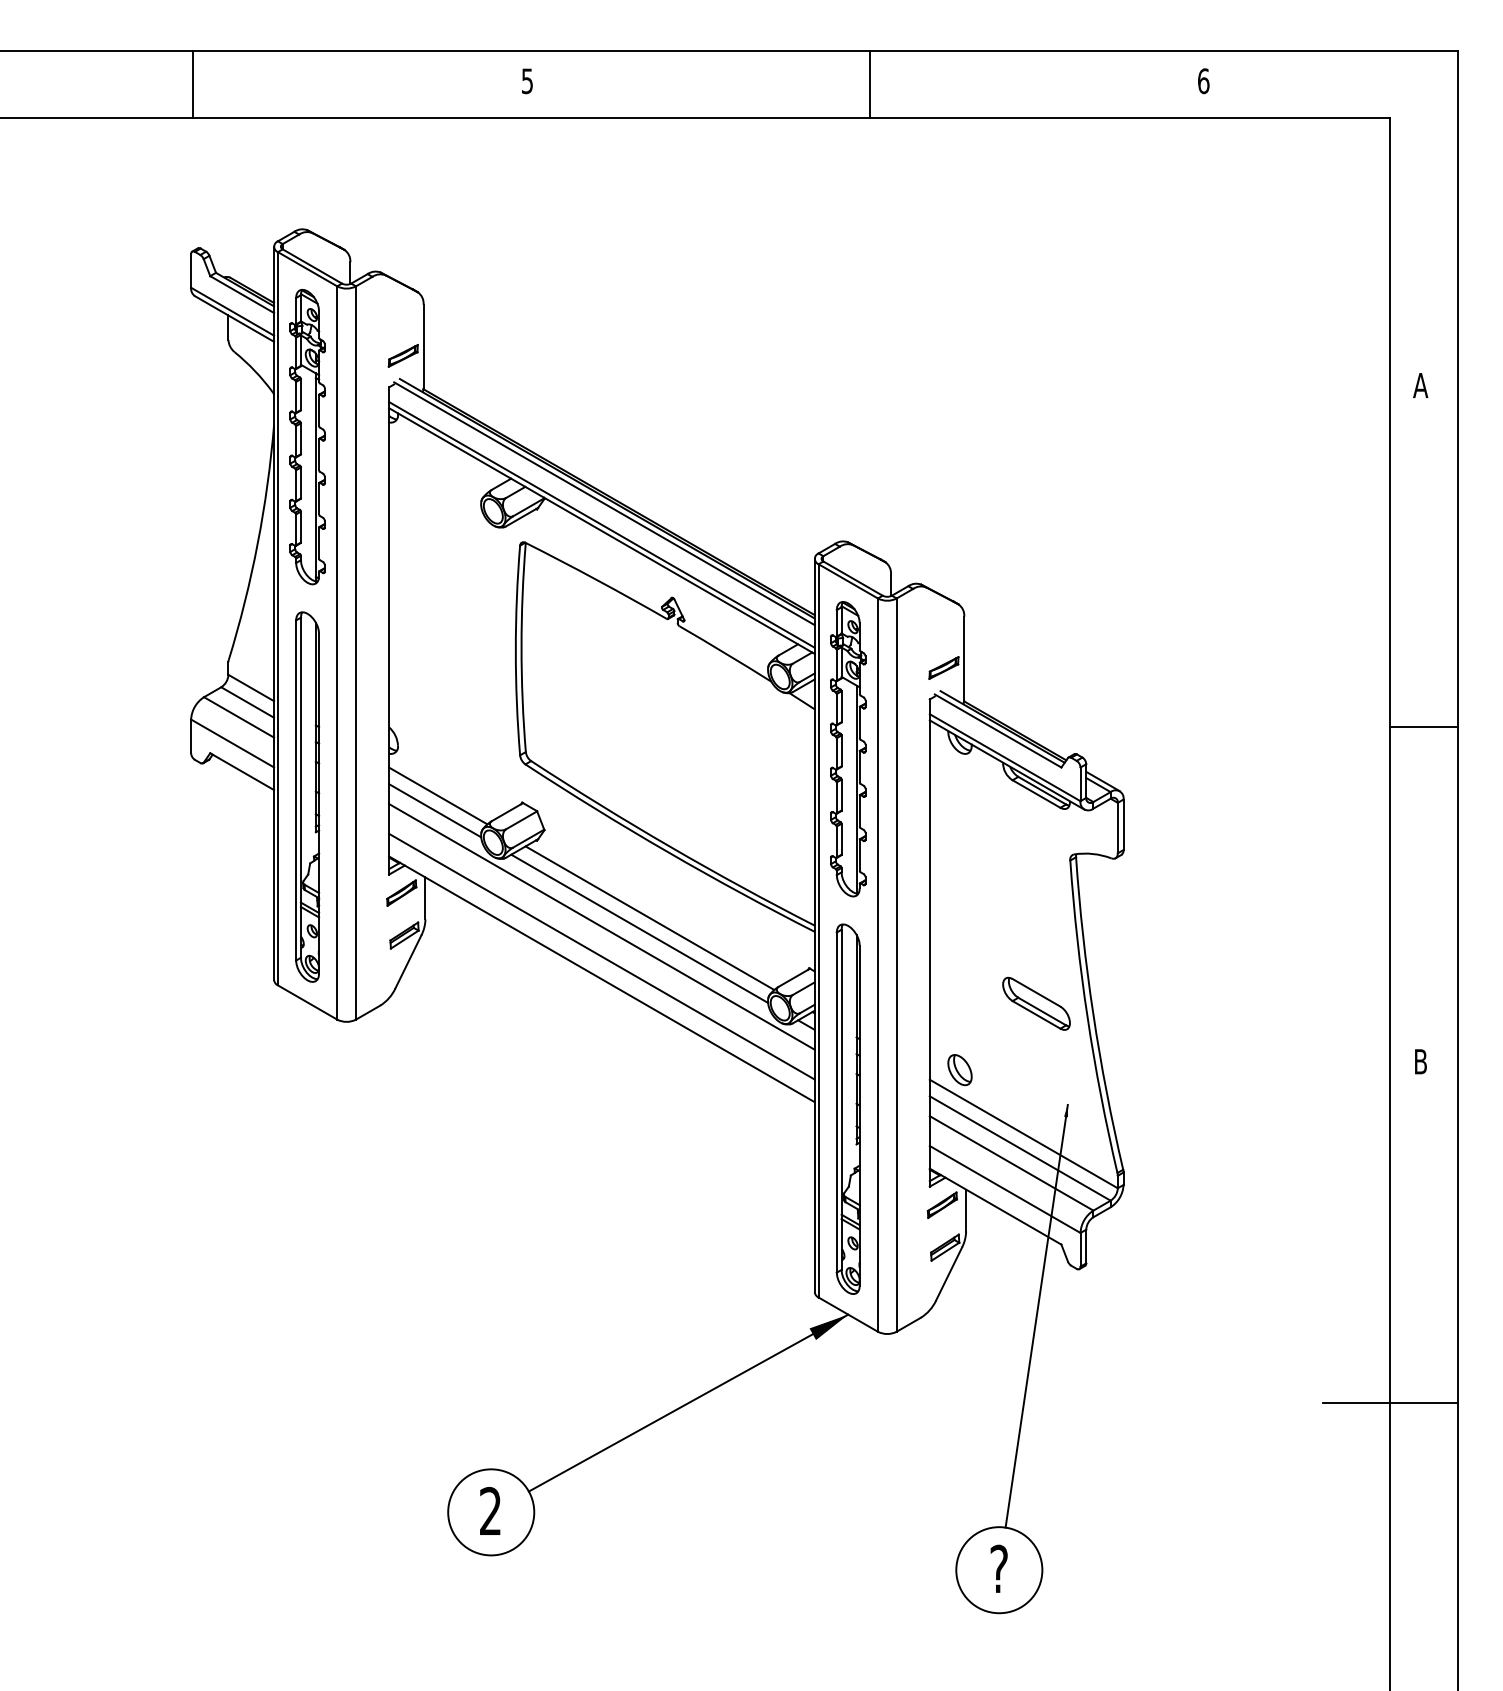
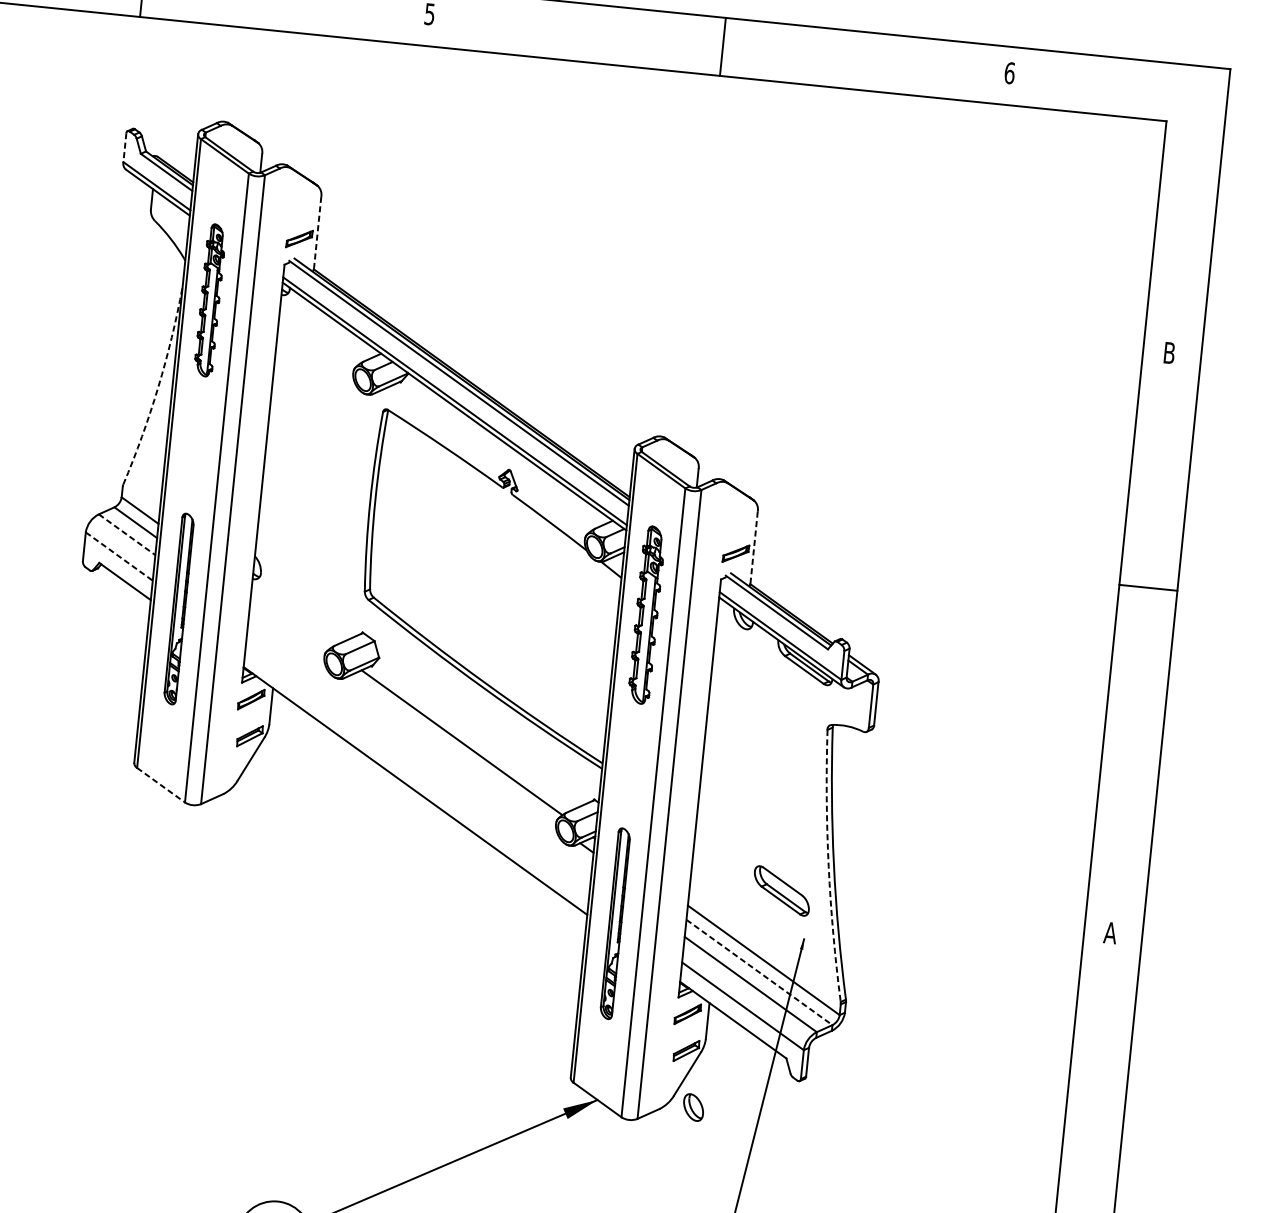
line: (191, 270) -> (125, 147), solid -> dashed
line: (423, 346) -> (317, 232), solid -> dashed
text: (1420, 385) -> (1169, 353), A -> B
part: (307, 437) -> (210, 300), size x0.6
arc: (257, 543) -> (158, 387), solid -> dashed
line: (964, 658) -> (754, 547), solid -> dashed
line: (239, 717) -> (127, 534), solid -> dashed
line: (1423, 726) -> (1148, 587), moved
line: (232, 743) -> (119, 556), solid -> dashed
part: (848, 749) -> (646, 615), size x0.7
line: (438, 795) -> (291, 619), removed
part: (307, 796) -> (178, 608), size x0.6
line: (435, 810) -> (287, 631), removed
line: (601, 926) -> (419, 745), removed
line: (639, 928) -> (452, 750), removed
line: (601, 956) -> (417, 771), removed
line: (308, 1002) -> (161, 785), solid -> dashed
part: (1036, 1003) -> (781, 890), moved
arc: (1087, 1017) -> (828, 866), solid -> dashed
text: (1420, 1061) -> (1110, 932), B -> A
part: (959, 1070) -> (693, 1107), moved
part: (847, 1108) -> (614, 923), size x0.6
line: (1020, 1148) -> (759, 972), solid -> dashed

